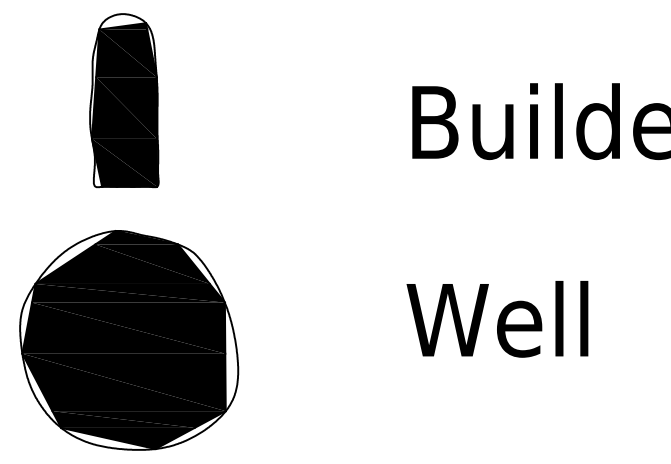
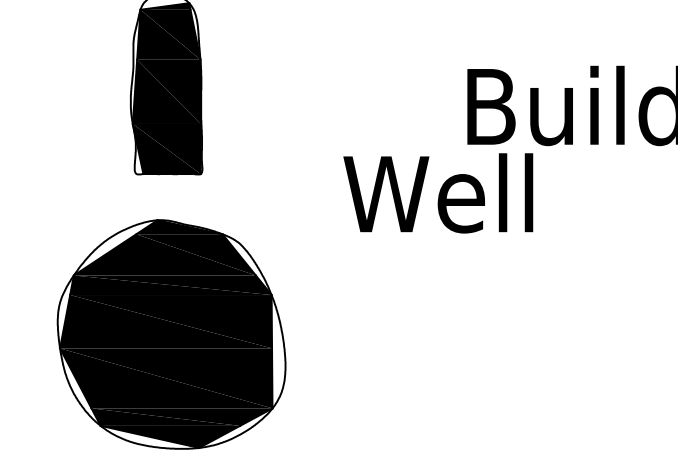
text: (497, 319) -> (438, 193), moved

